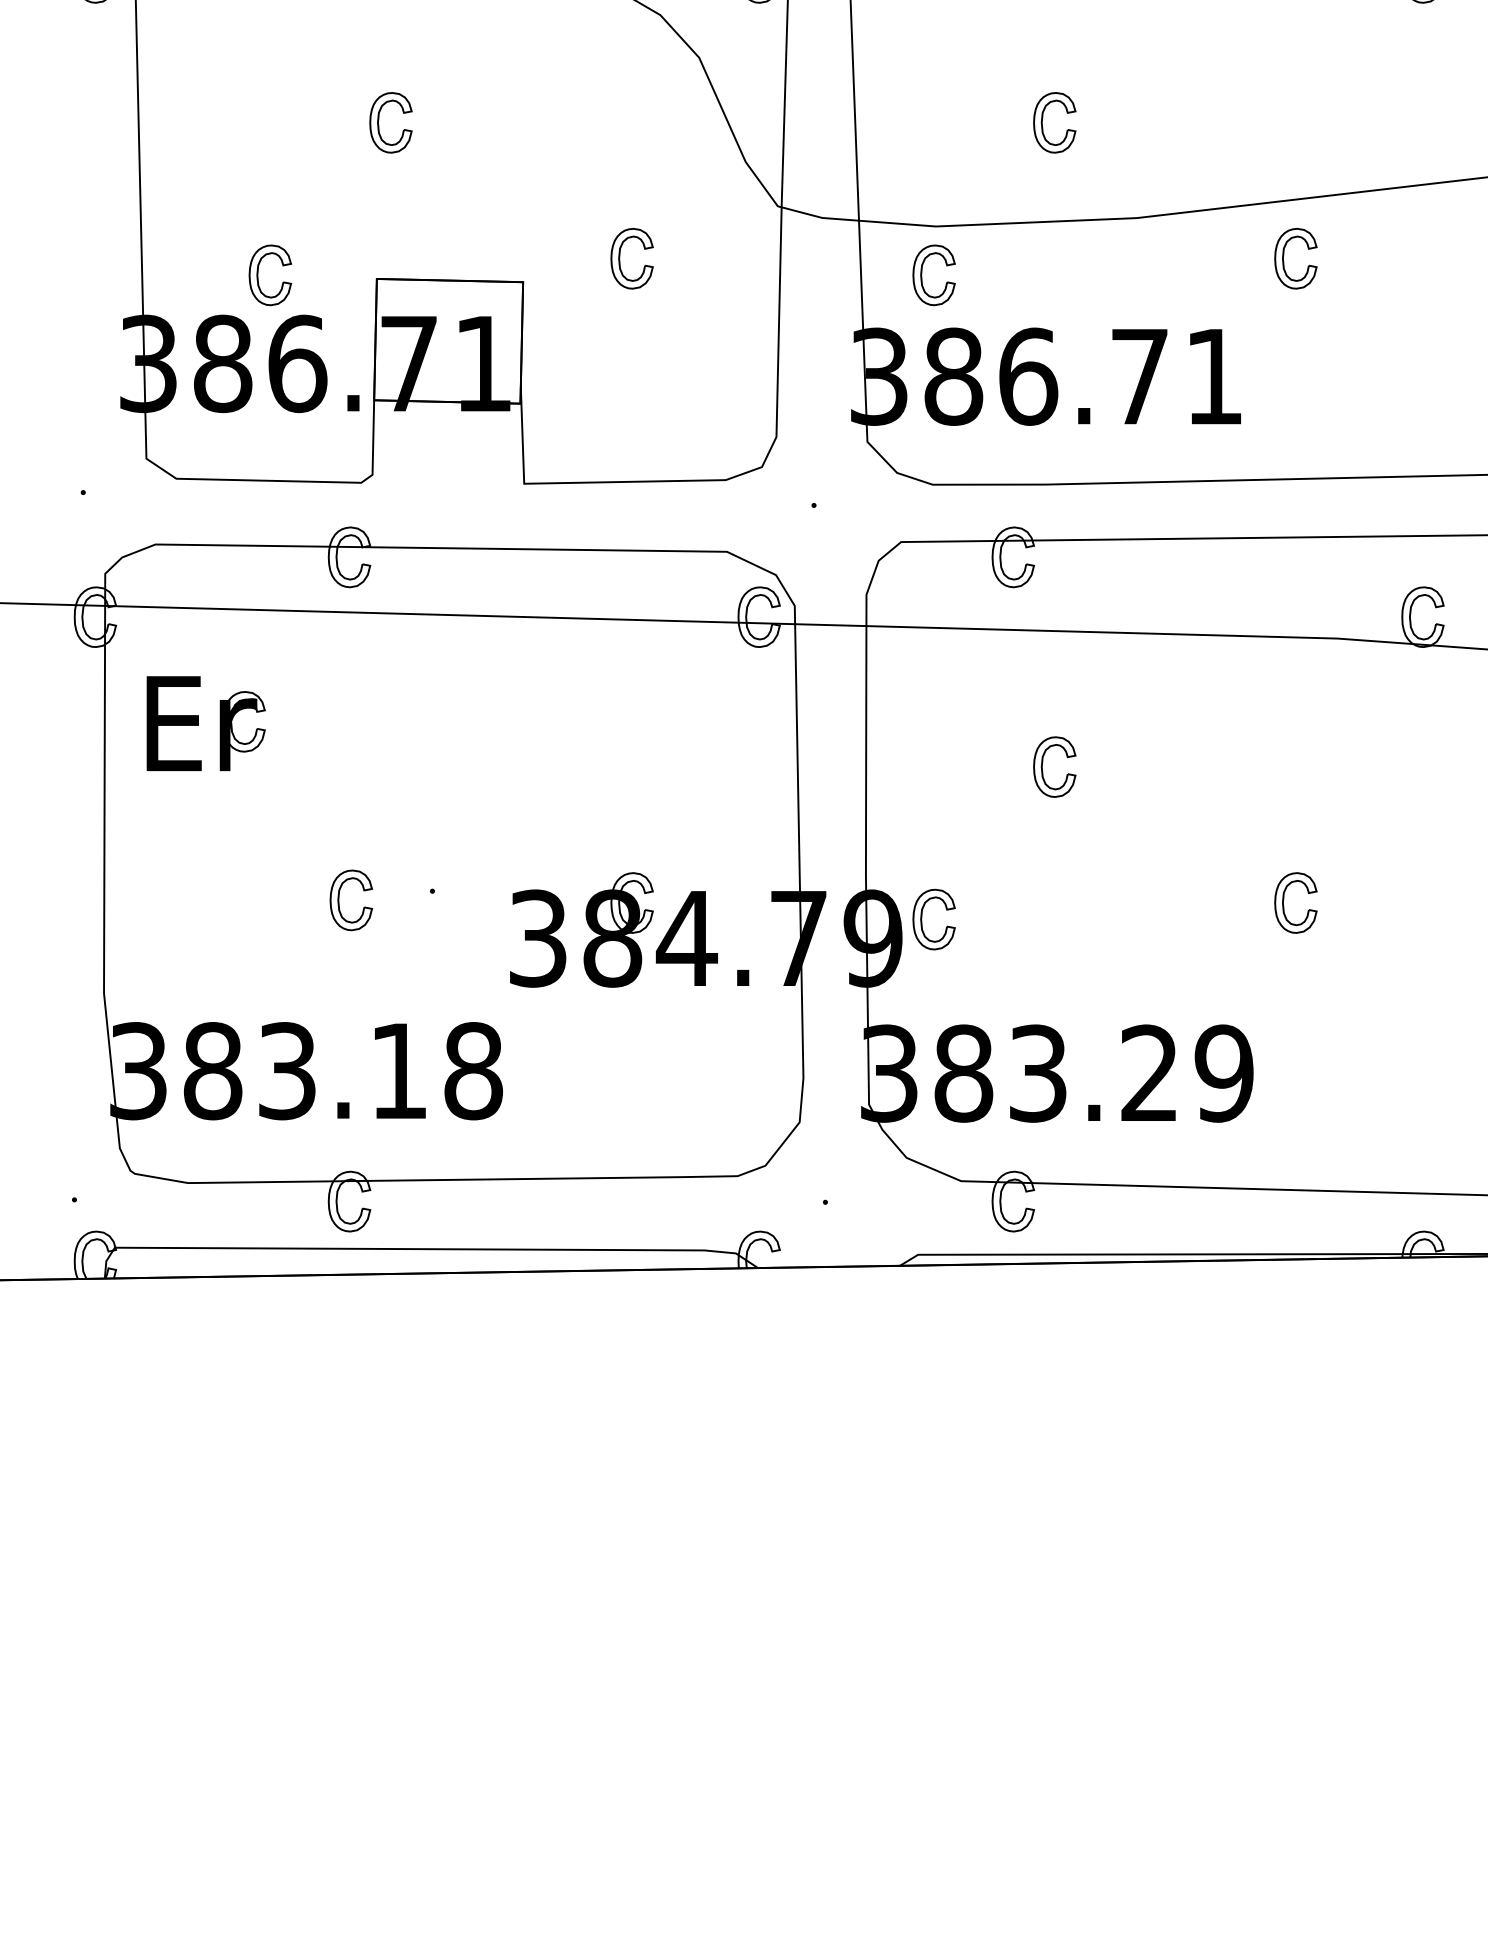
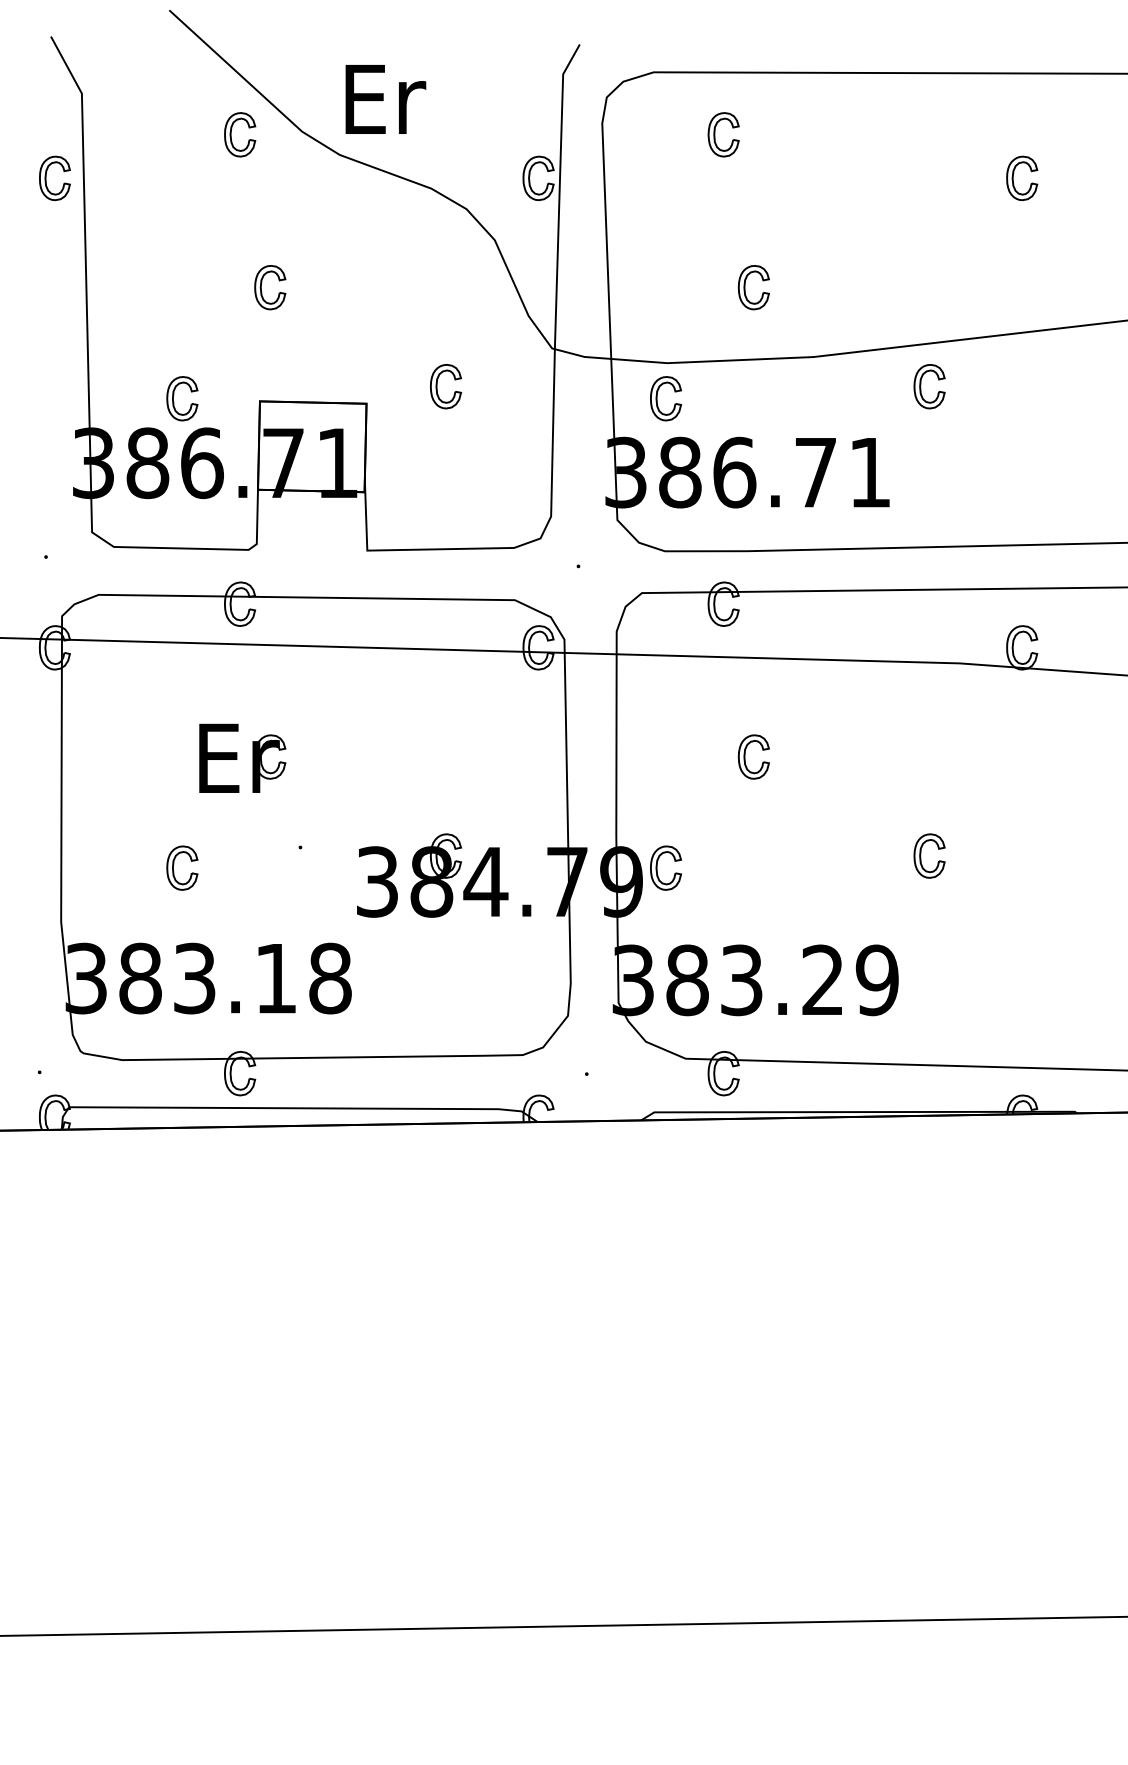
part: (206, 722) -> (242, 757), moved
part: (340, 895) -> (174, 864), moved

